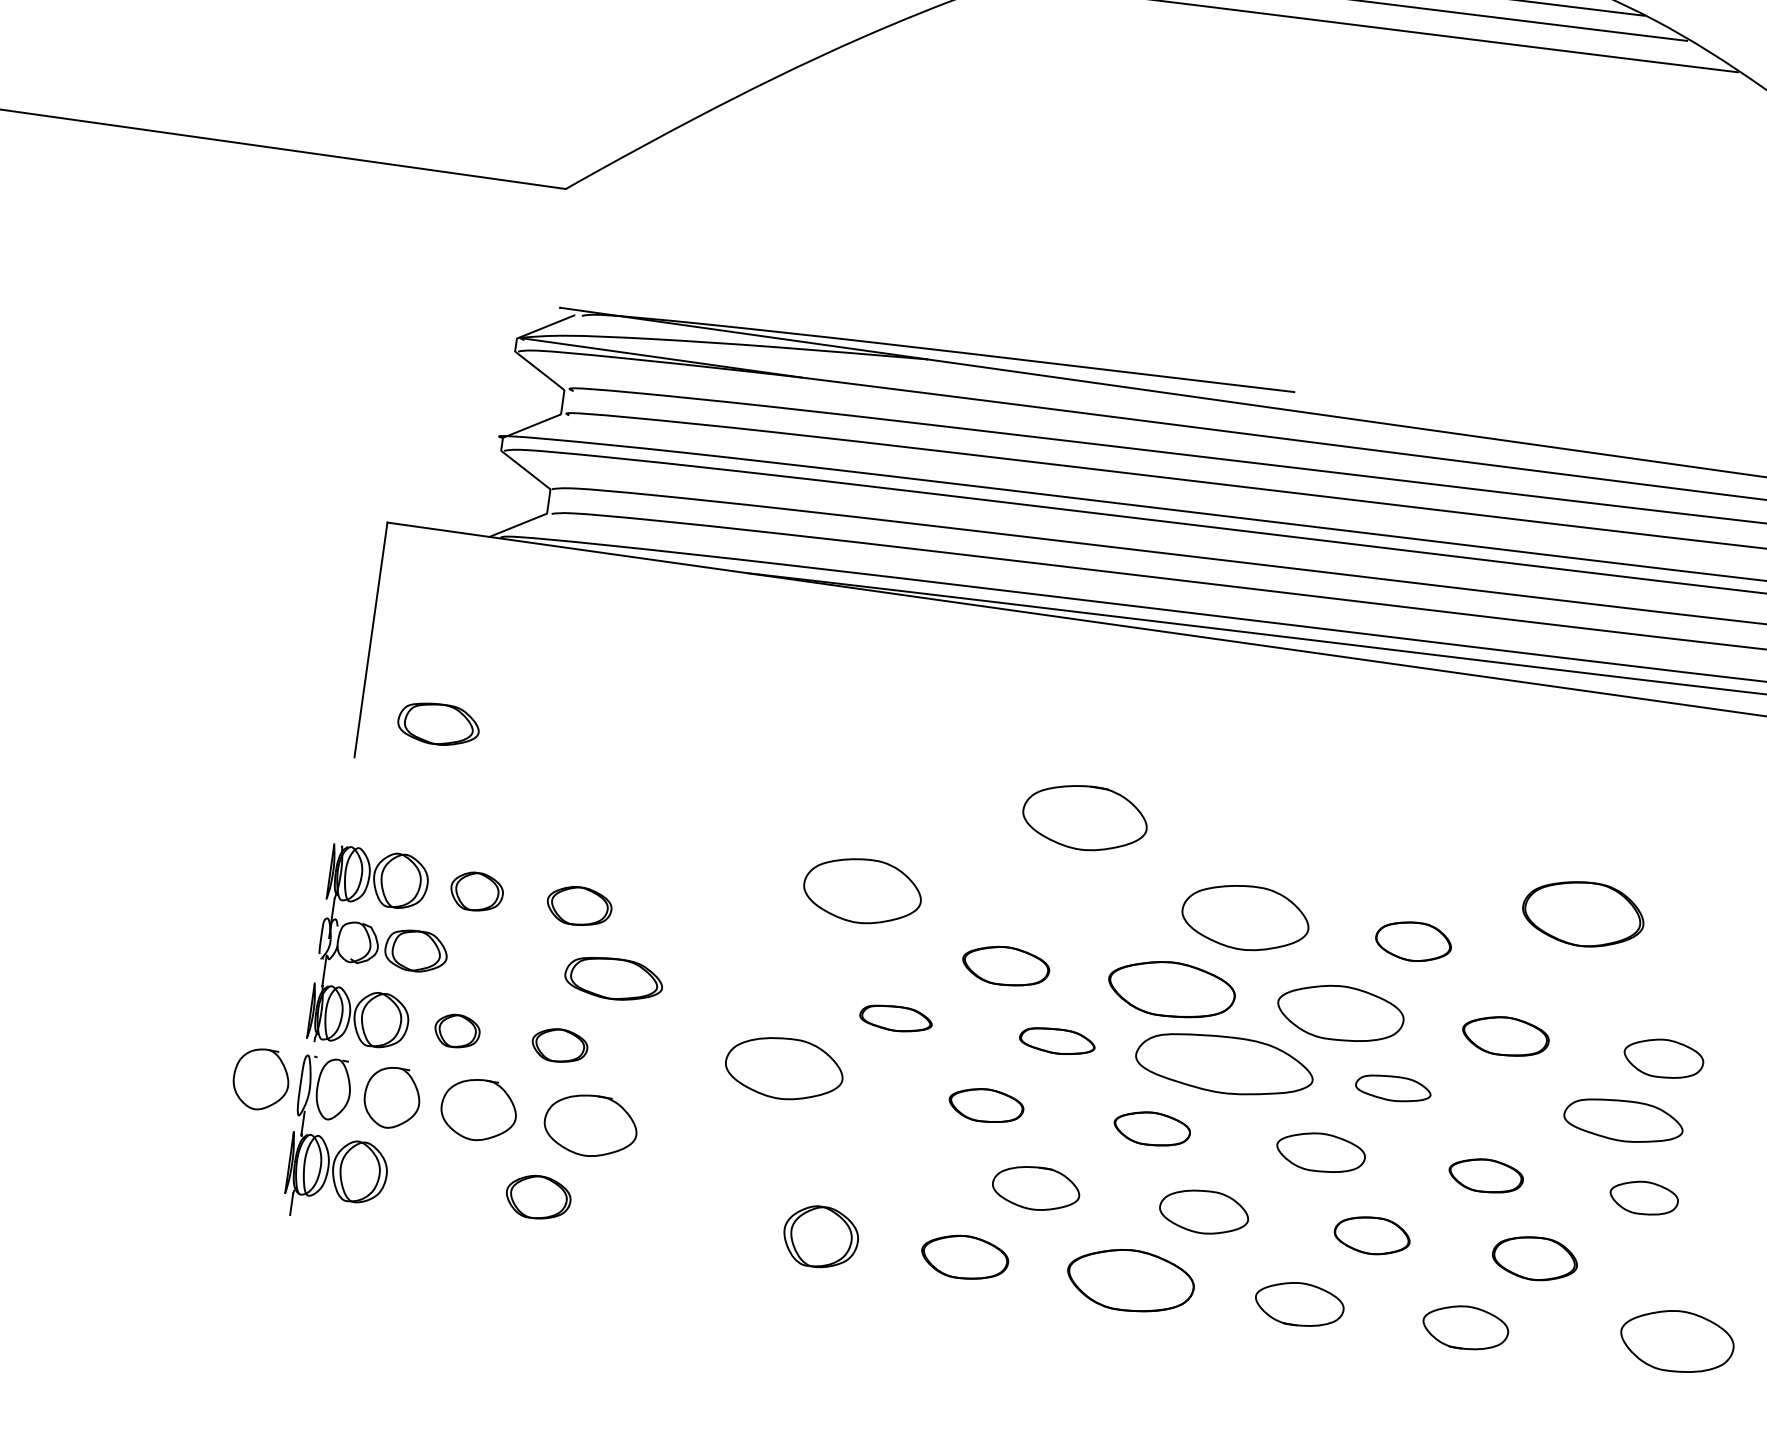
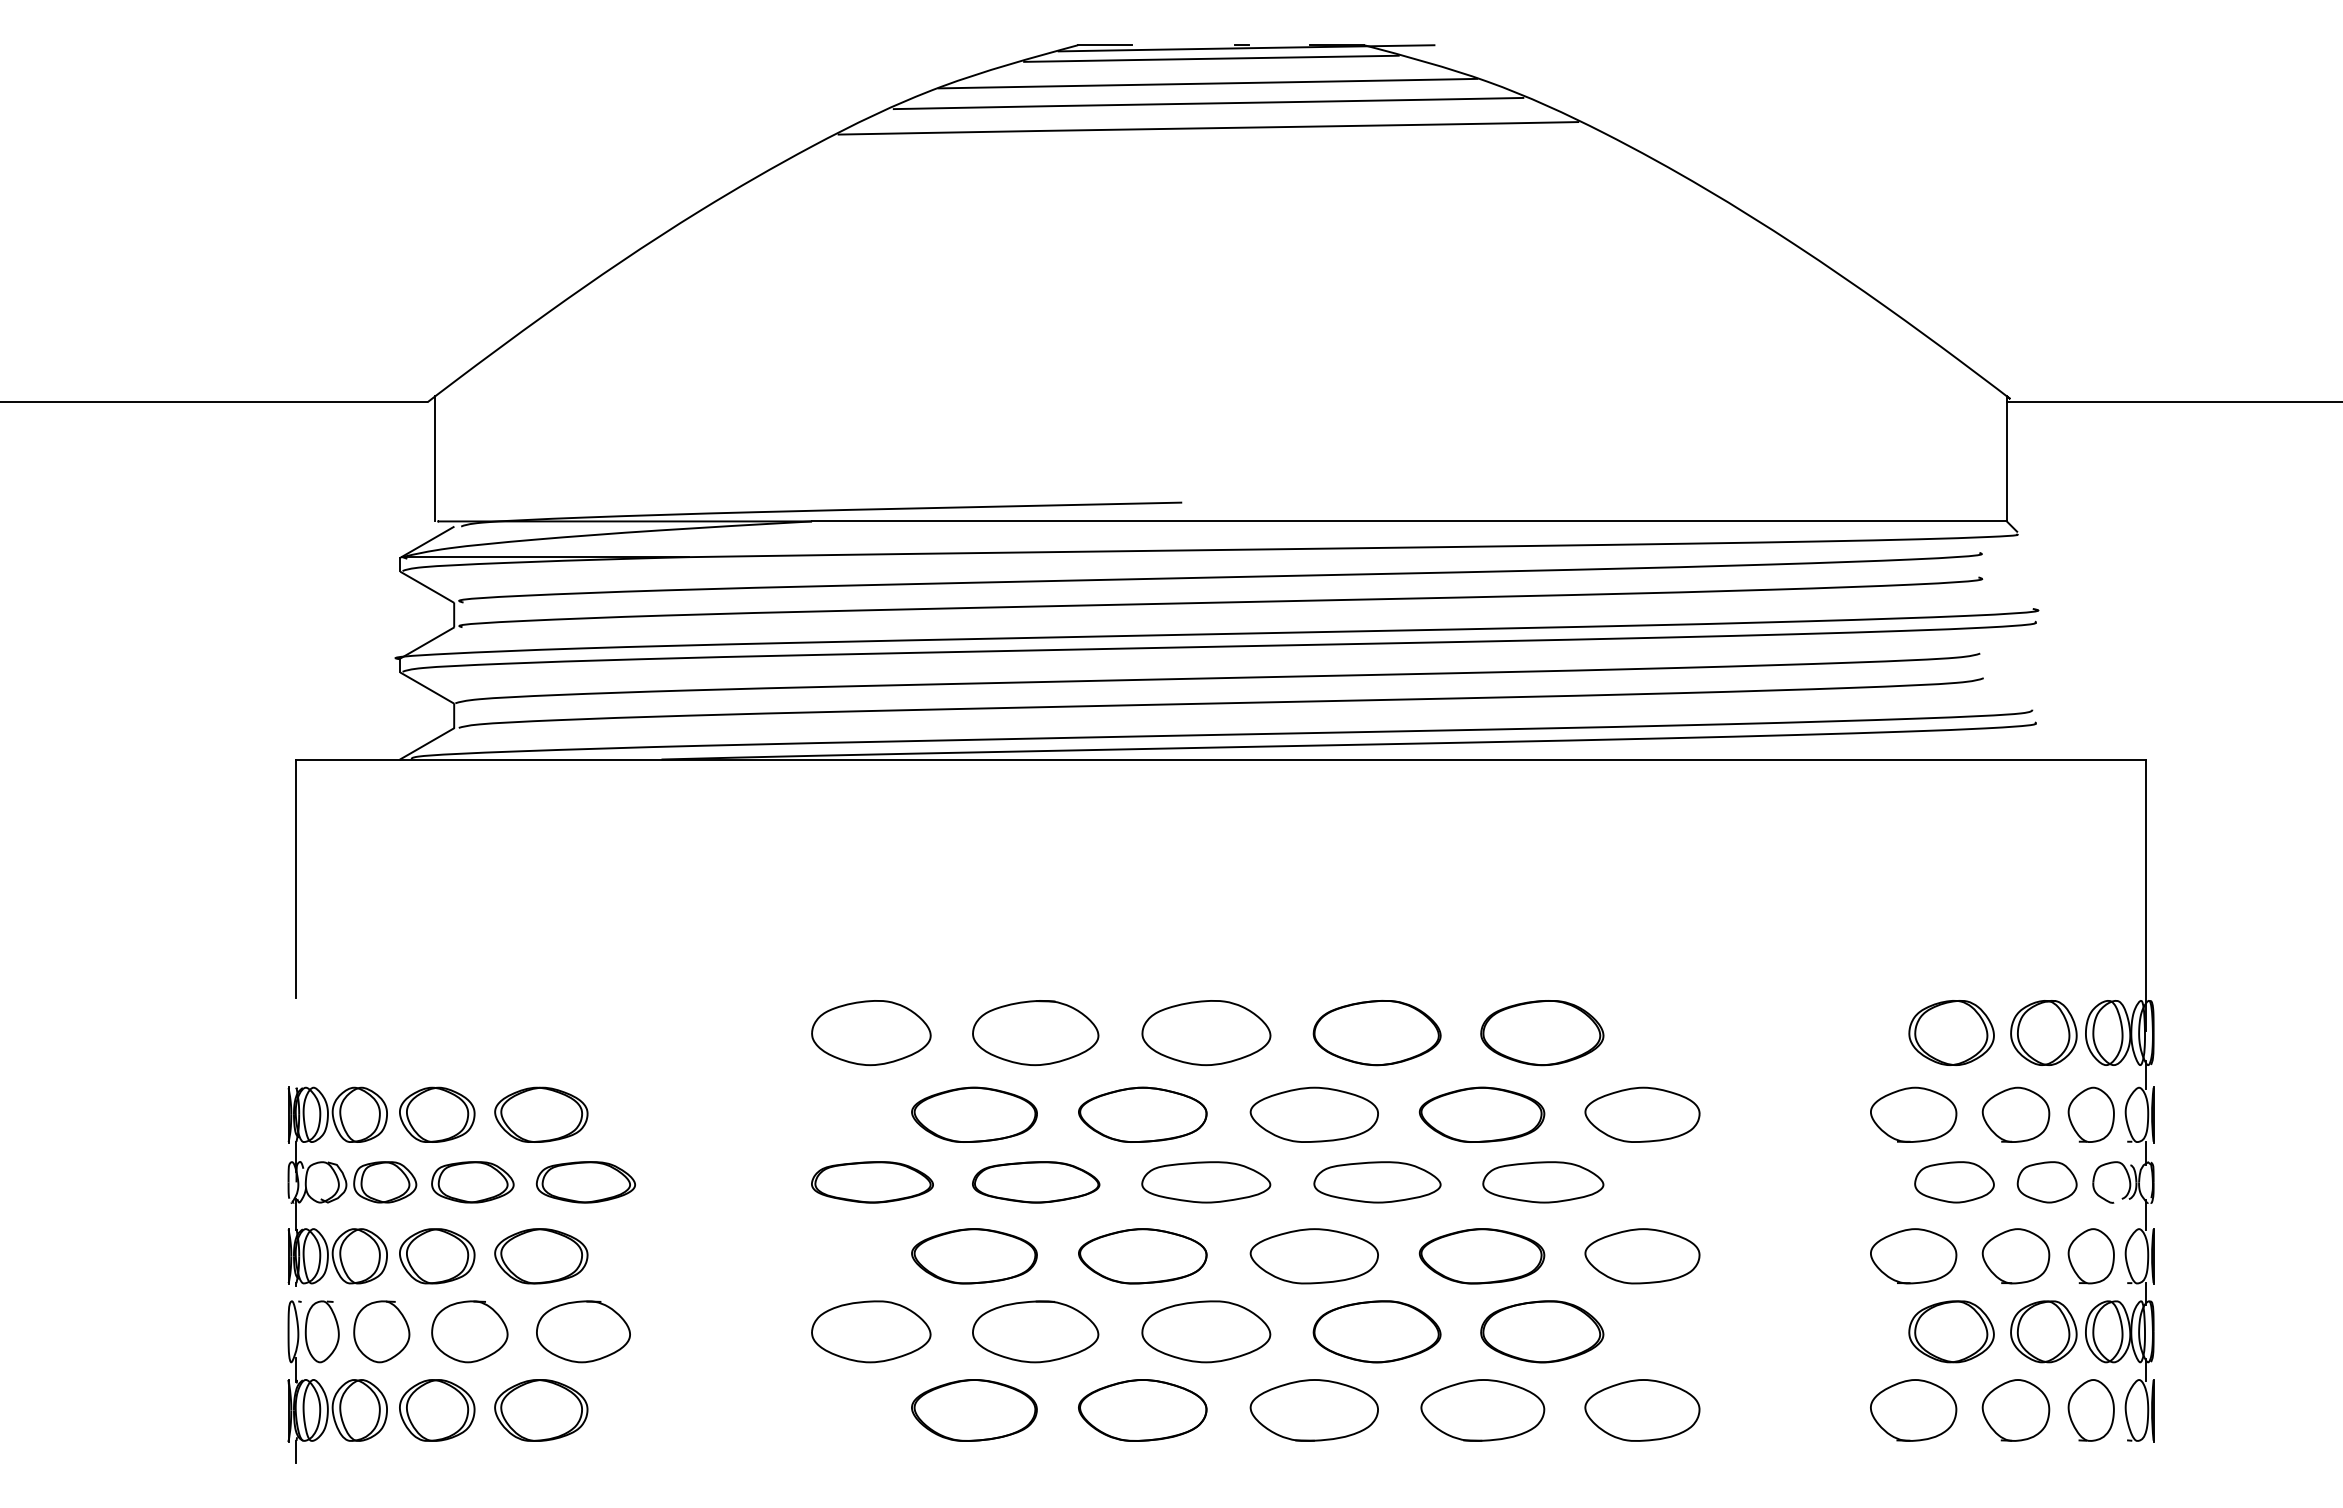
line: (566, 245) -> (435, 458), added
part: (438, 724) -> (472, 1182), moved
part: (1085, 817) -> (1035, 1032), moved
part: (477, 891) -> (437, 1114), size x1.43
part: (862, 891) -> (871, 1033), moved
part: (579, 906) -> (541, 1114), size x1.43
part: (1583, 914) -> (1542, 1033), moved
part: (1413, 941) -> (1376, 1033), size x1.67
part: (1006, 965) -> (974, 1114), size x1.43
part: (896, 1018) -> (872, 1182), size x1.67
part: (457, 1031) -> (437, 1256), size x1.67
part: (1505, 1036) -> (1481, 1114), size x1.43
part: (1057, 1041) -> (1036, 1182), size x1.67
part: (559, 1045) -> (541, 1256), size x1.67
part: (1663, 1058) -> (1642, 1114), size x1.43
part: (1225, 1065) -> (1206, 1182), size x0.71
part: (784, 1068) -> (871, 1331), moved
part: (261, 1079) -> (248, 1331), removed
part: (1393, 1088) -> (1377, 1182), size x1.67
part: (986, 1105) -> (974, 1256), size x1.67
part: (1623, 1121) -> (1543, 1182), moved
part: (1151, 1129) -> (1142, 1256), size x1.67
part: (1320, 1152) -> (1313, 1256), size x1.43
part: (1485, 1175) -> (1481, 1256), size x1.67
part: (1036, 1188) -> (1035, 1331), size x1.43
part: (538, 1197) -> (541, 1410), size x1.43
part: (1644, 1198) -> (1642, 1256), size x1.67
part: (1204, 1211) -> (1206, 1331), size x1.43
part: (1371, 1235) -> (1376, 1331), size x1.67
part: (821, 1237) -> (437, 1410), moved
part: (965, 1257) -> (974, 1410), size x1.43
part: (1535, 1258) -> (1542, 1331), size x1.43
part: (1298, 1304) -> (1313, 1410), size x1.43
part: (1465, 1327) -> (1482, 1410), size x1.43
part: (1677, 1341) -> (1642, 1410), moved

